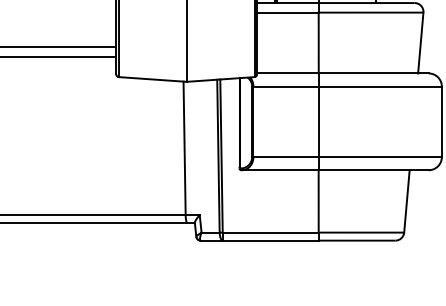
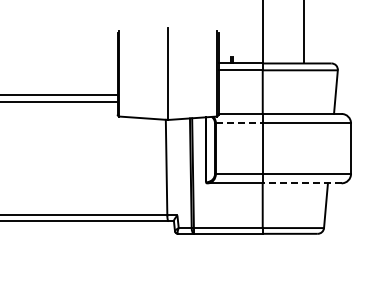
line: (286, 86) -> (239, 123), solid -> dashed
line: (372, 170) -> (301, 183), solid -> dashed

